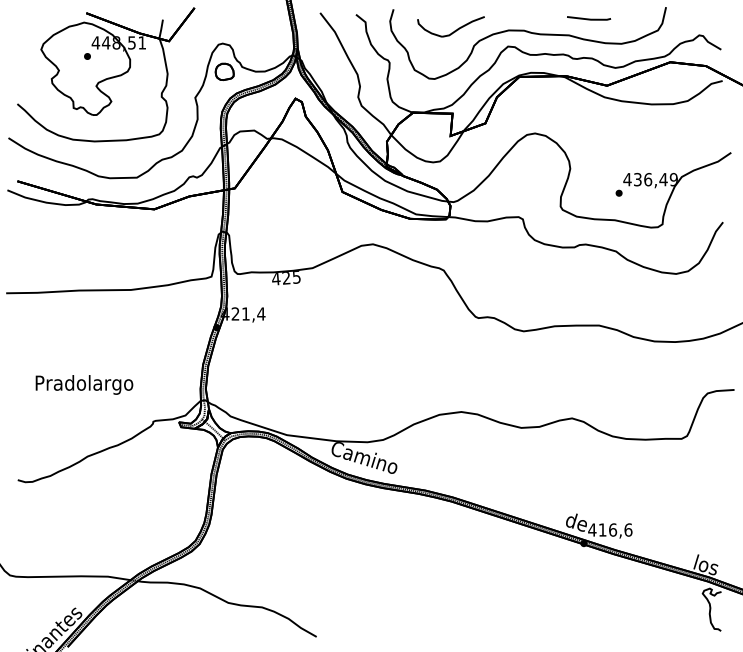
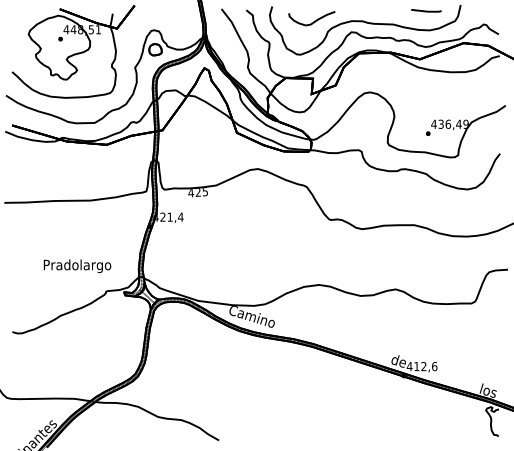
line: (589, 17) -> (426, 10), moved
text: (84, 385) -> (77, 266), moved
text: (612, 529) -> (423, 366), 416,6 -> 412,6

